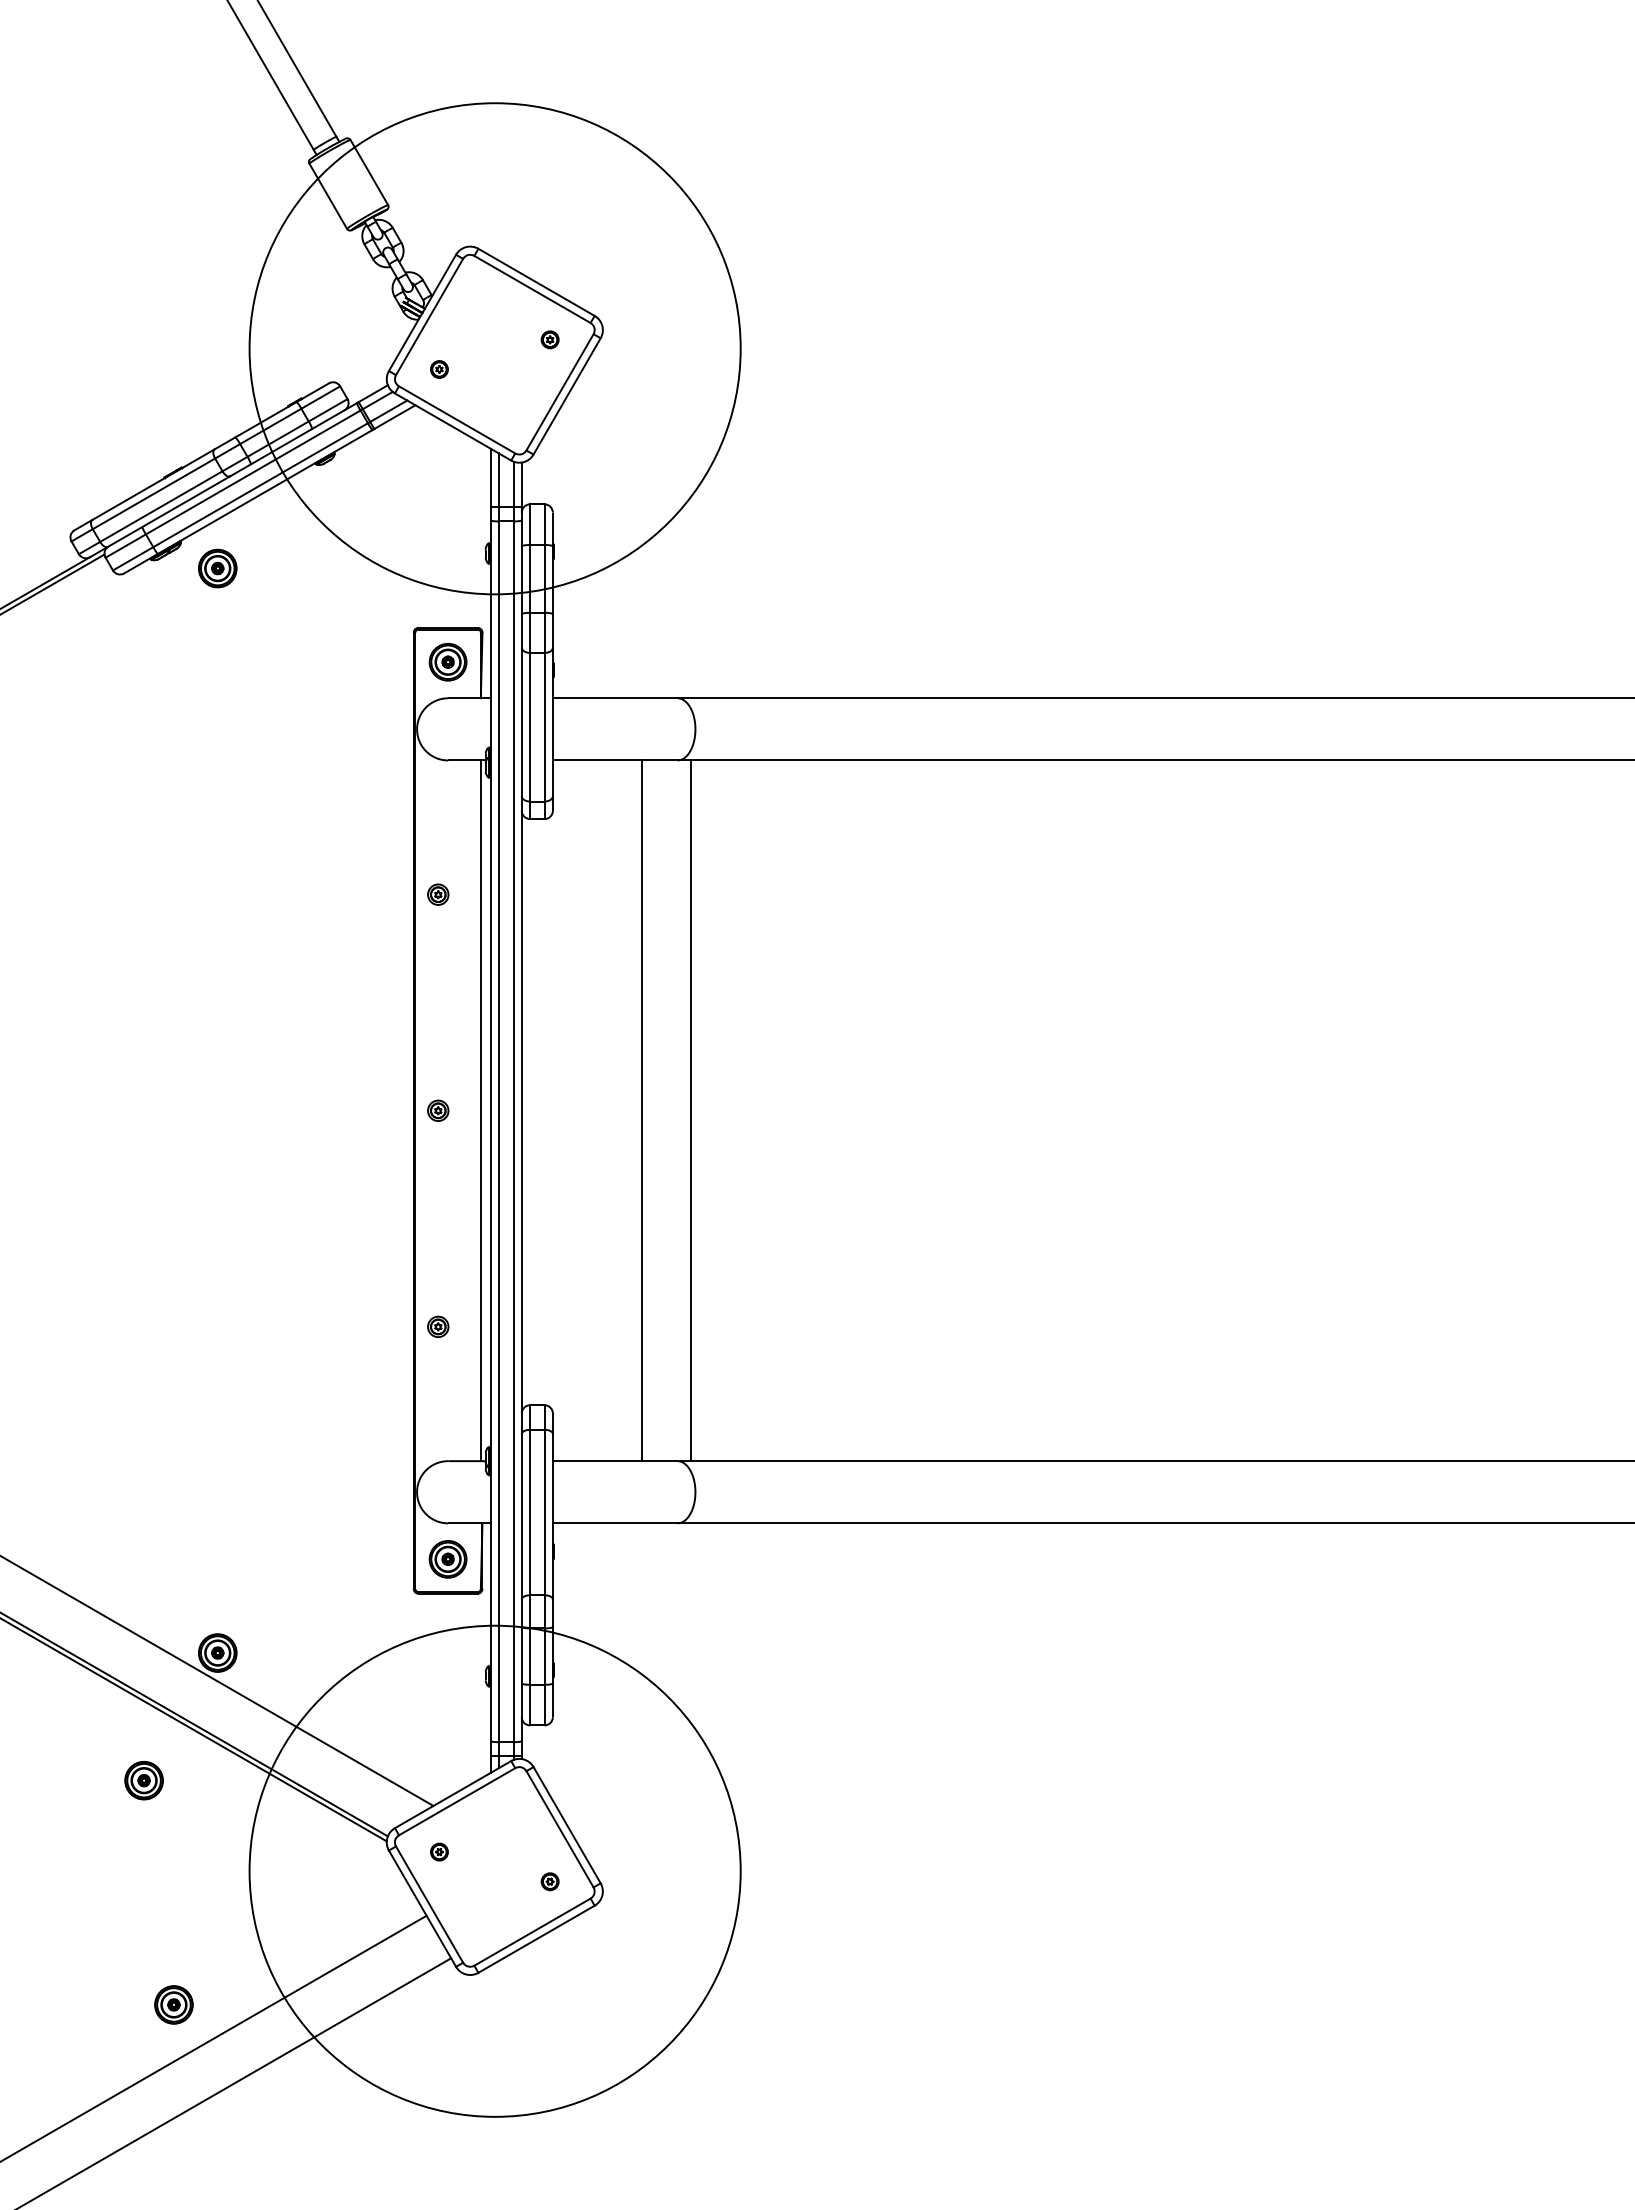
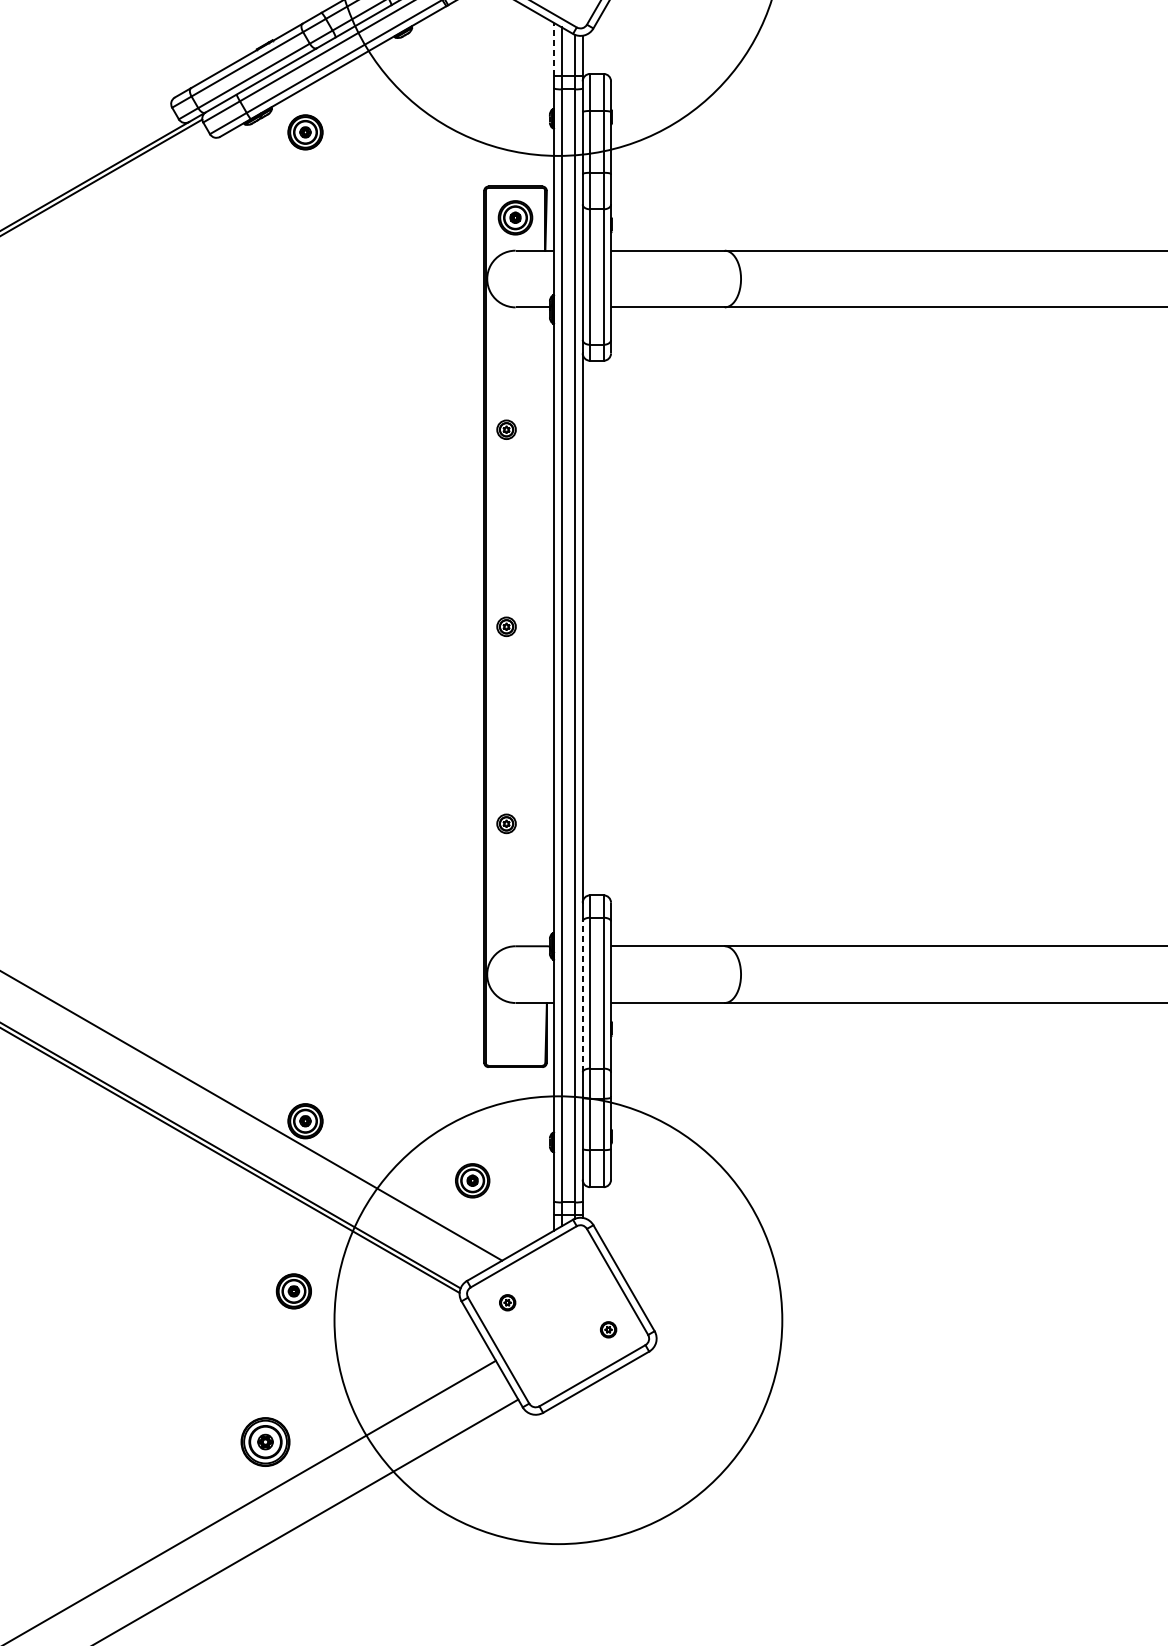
line: (490, 477) -> (554, 49), solid -> dashed
line: (480, 1110) -> (545, 626), removed
line: (642, 1110) -> (692, 626), removed
line: (691, 1110) -> (737, 626), removed
line: (521, 1516) -> (582, 996), solid -> dashed
part: (447, 1559) -> (472, 1180), moved
part: (143, 1780) -> (293, 1291), moved
part: (173, 2004) -> (265, 1441), size x1.4

